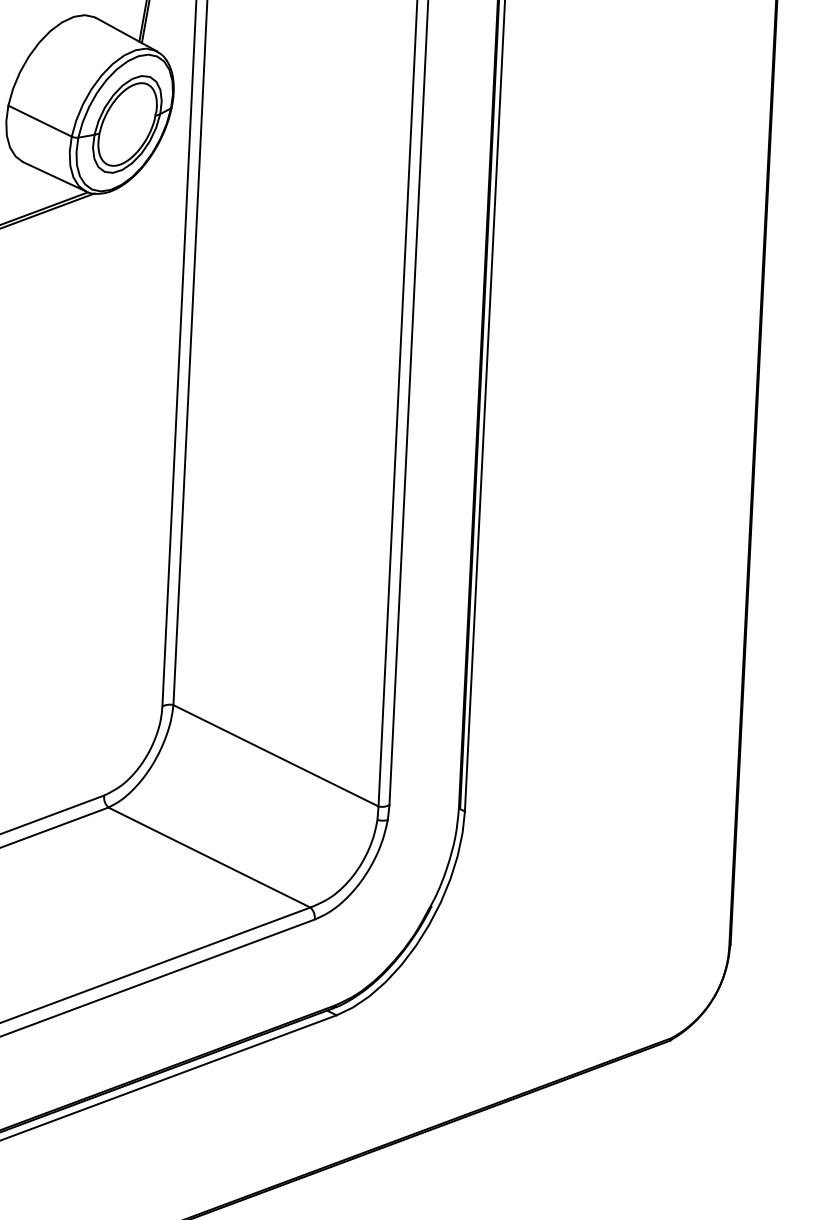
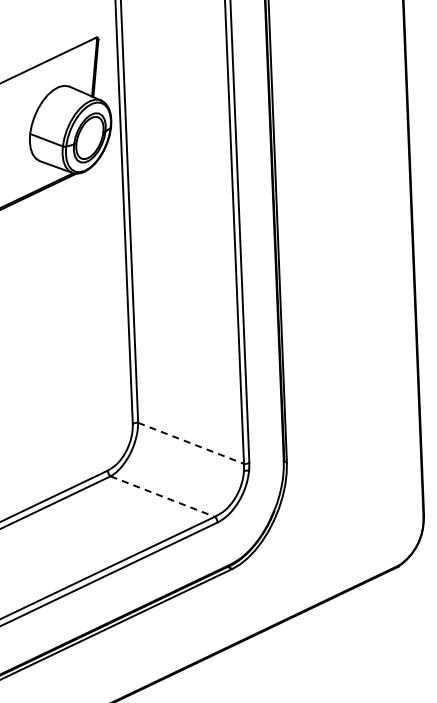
line: (276, 756) -> (191, 443), solid -> dashed
line: (209, 857) -> (162, 496), solid -> dashed

